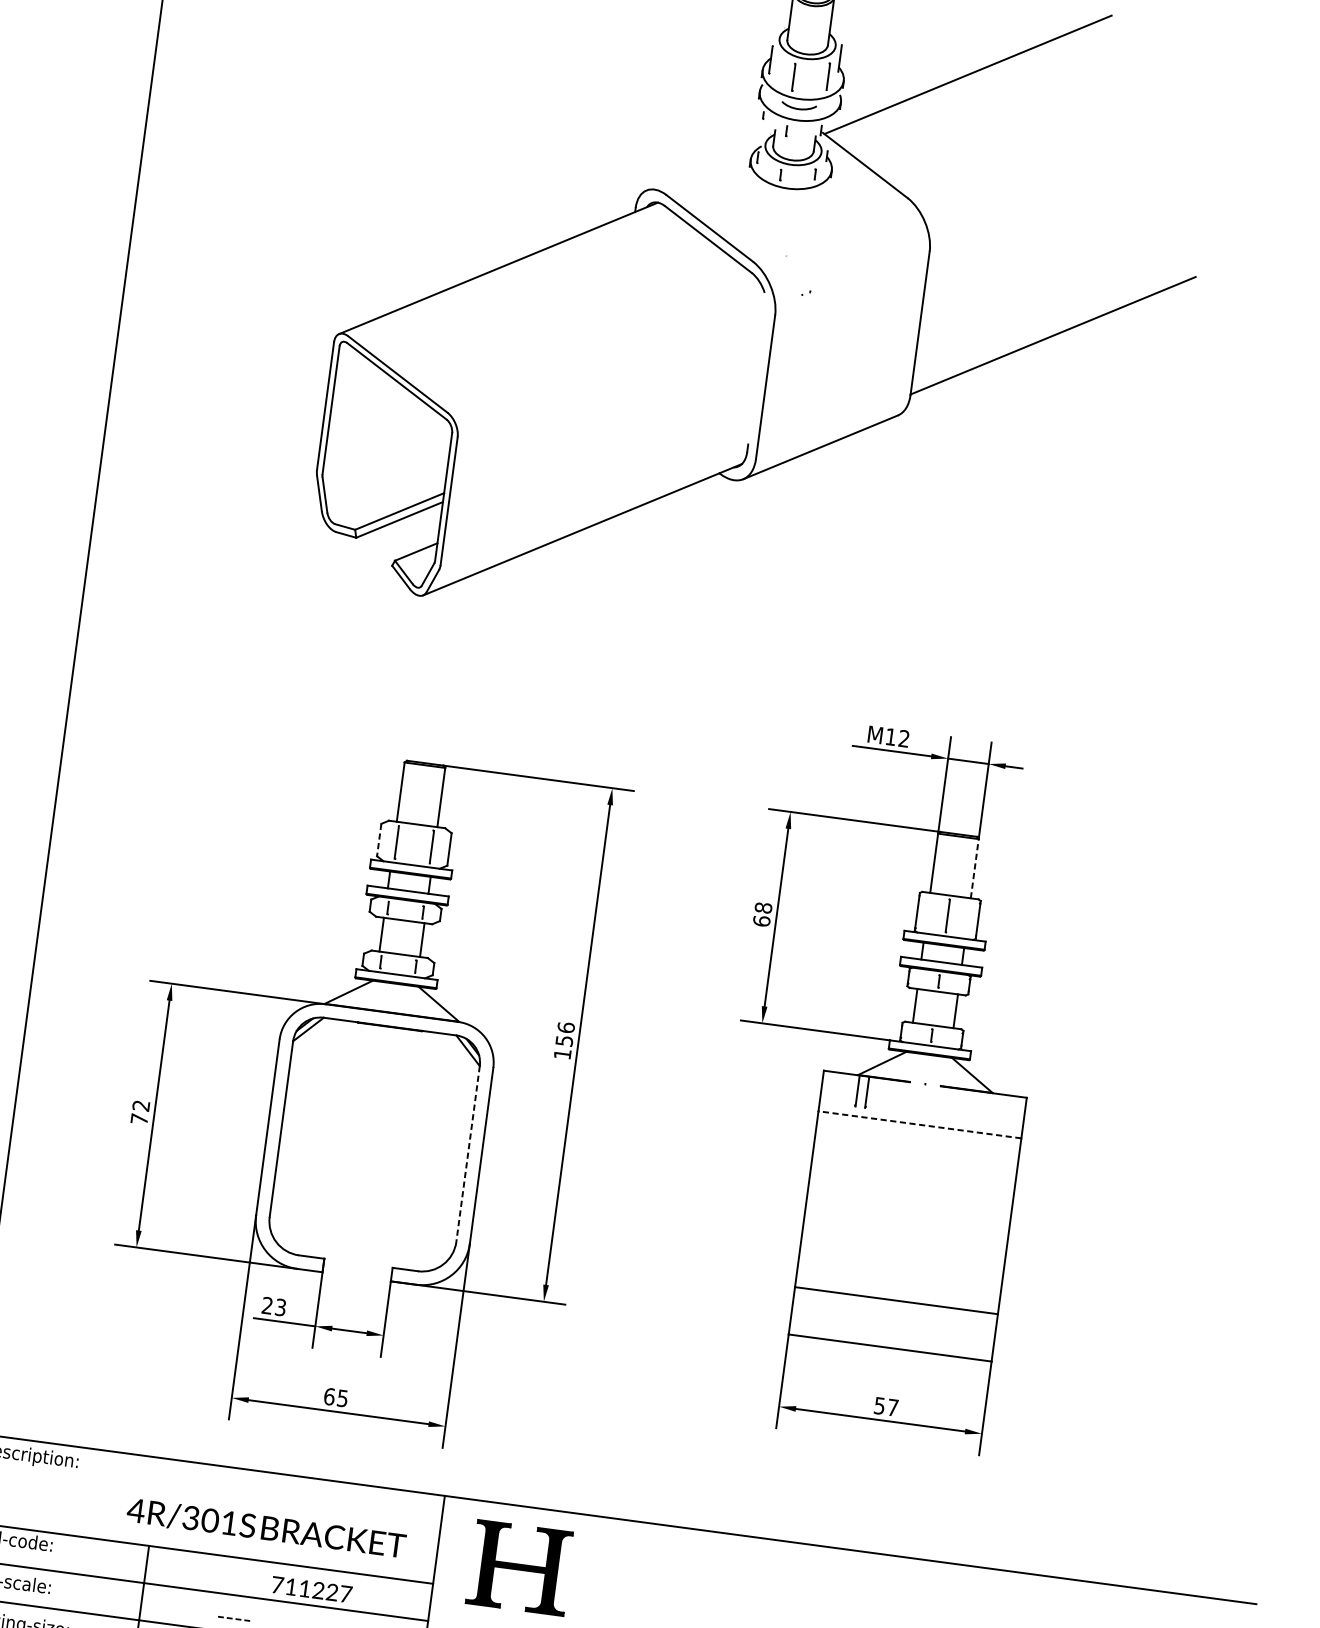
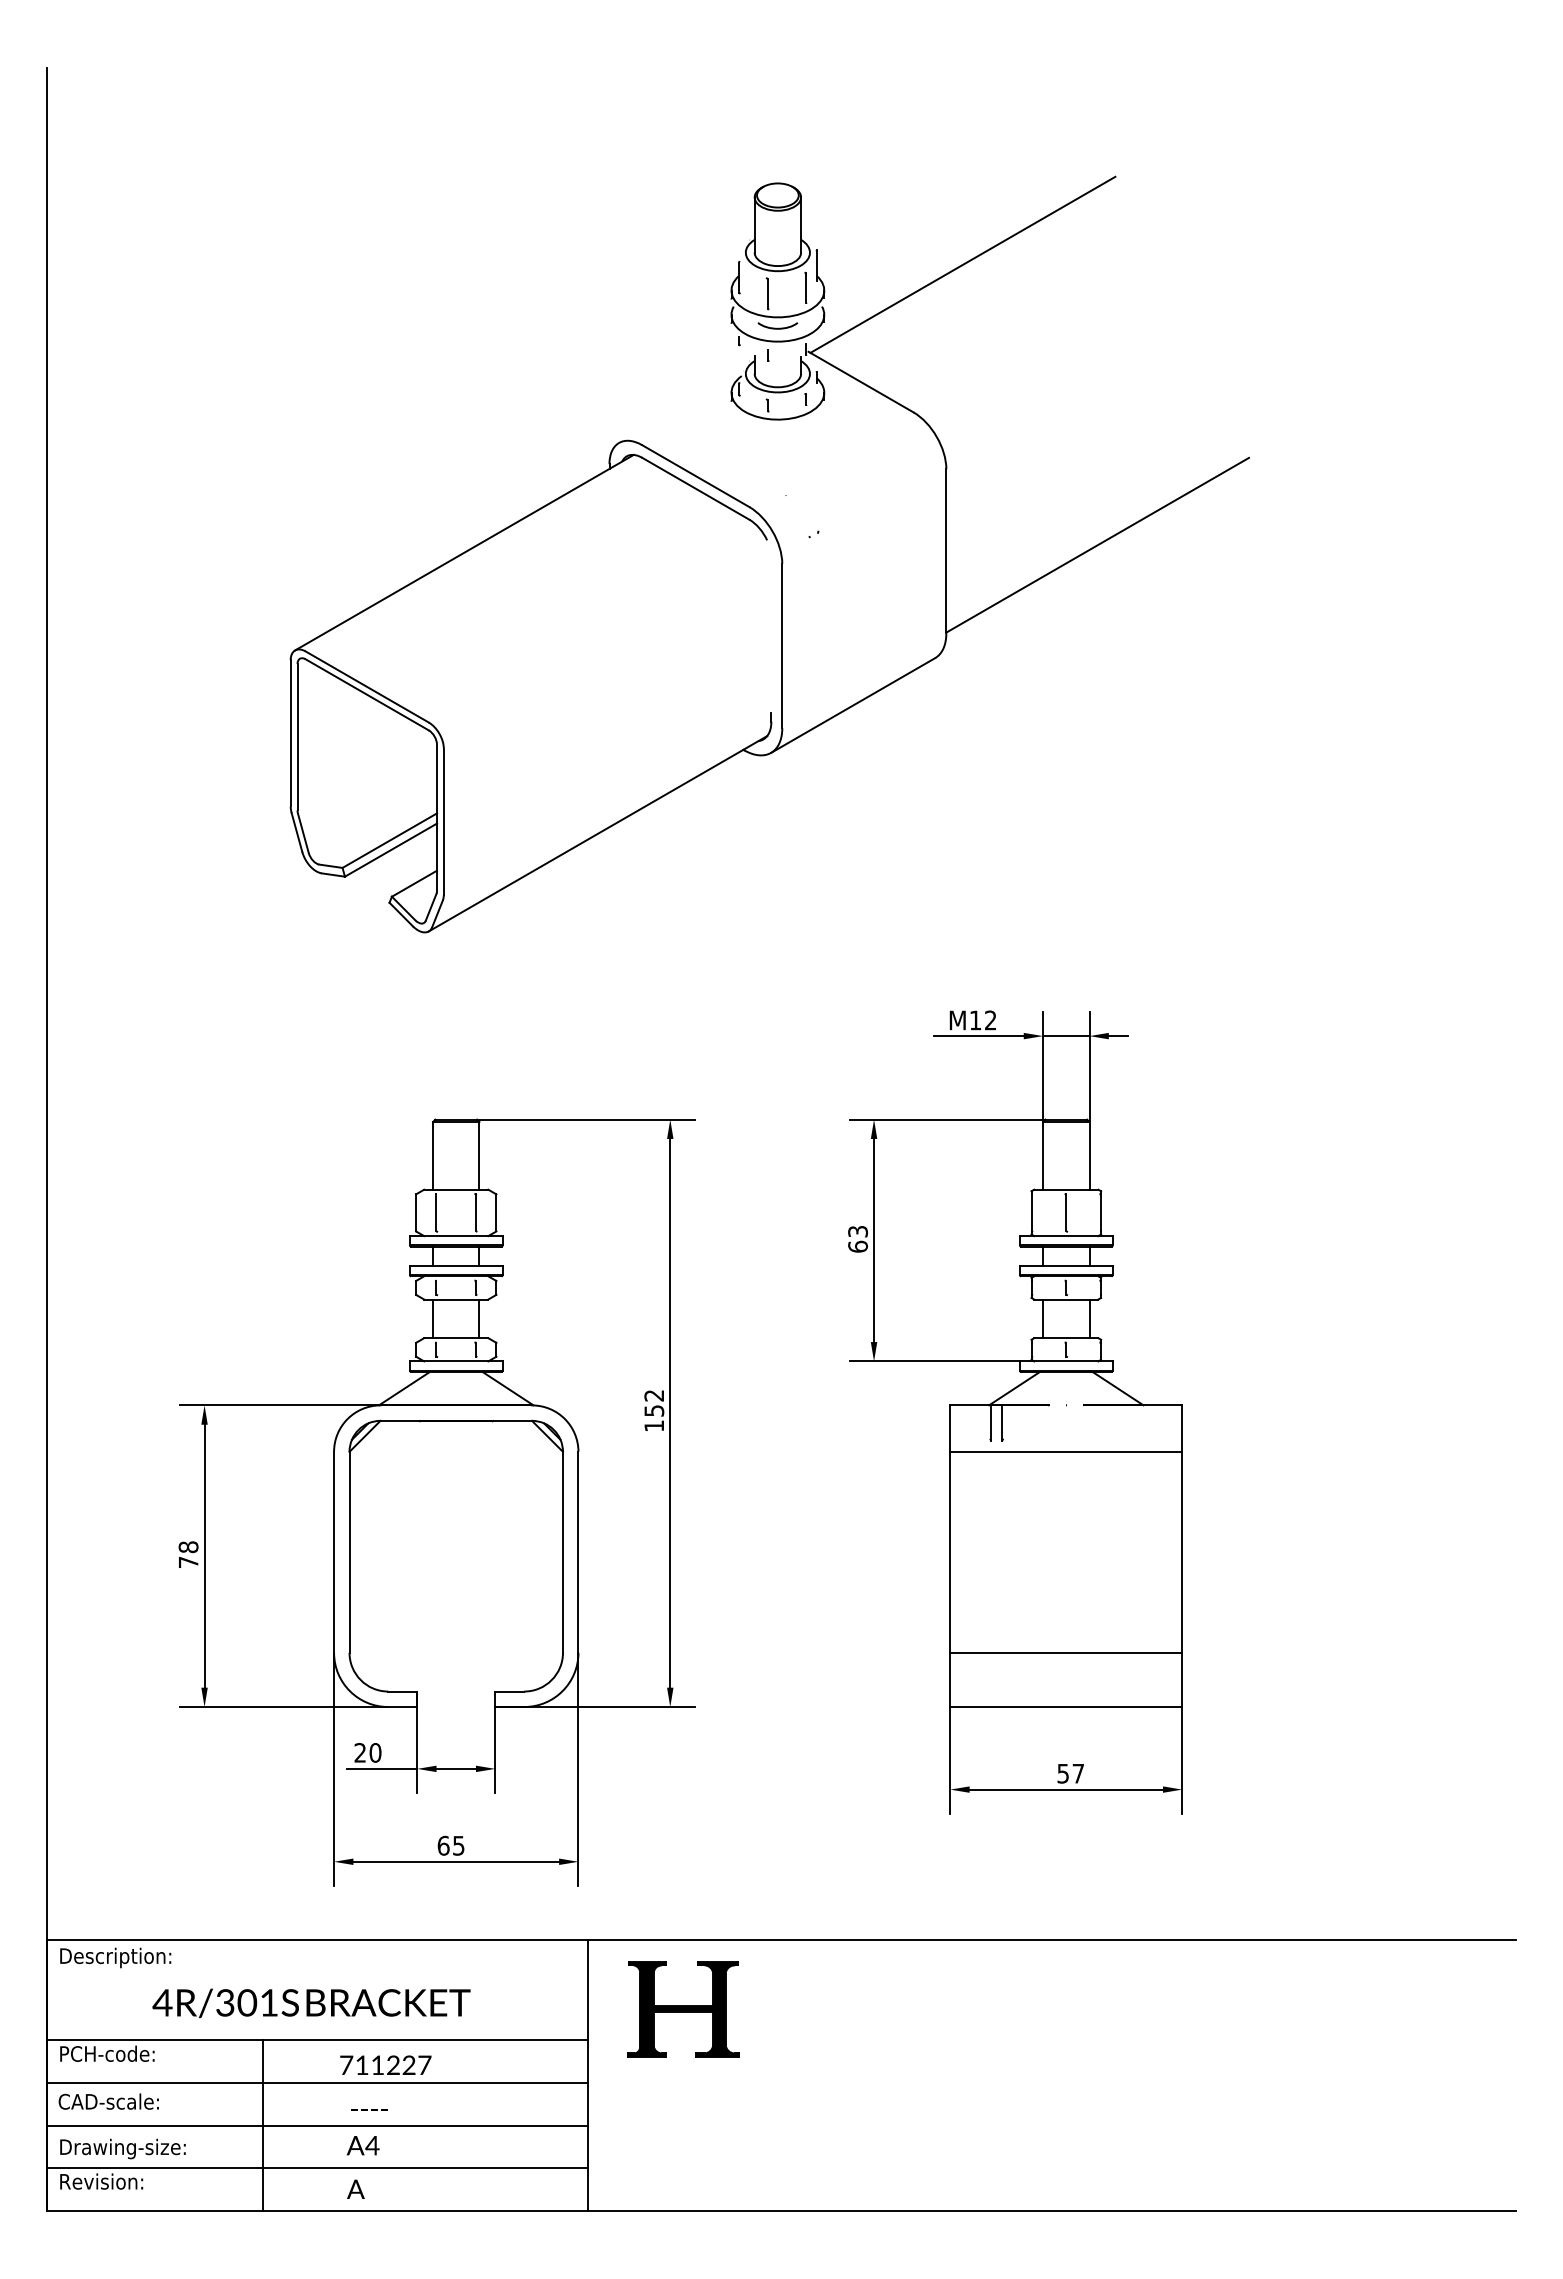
line: (379, 839) -> (416, 1212), dashed -> solid
line: (974, 868) -> (1089, 1155), dashed -> solid
text: (763, 907) -> (857, 1231), 68 -> 63
text: (566, 1027) -> (654, 1395), 156 -> 152
text: (141, 1106) -> (188, 1547), 72 -> 78
line: (919, 1124) -> (1065, 1451), dashed -> solid
line: (467, 1154) -> (562, 1552), dashed -> solid
text: (280, 1307) -> (375, 1752), 23 -> 20
text: (266, 1528) -> (311, 2003), moved
text: (311, 1588) -> (385, 2064), moved

